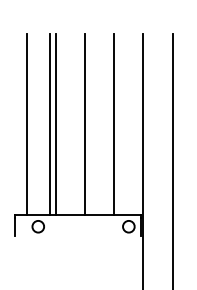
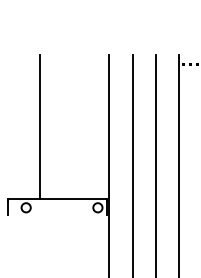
line: (26, 124) -> (16, 126), removed
line: (50, 124) -> (35, 126), removed
line: (85, 124) -> (63, 126), removed
line: (114, 124) -> (86, 126), removed

